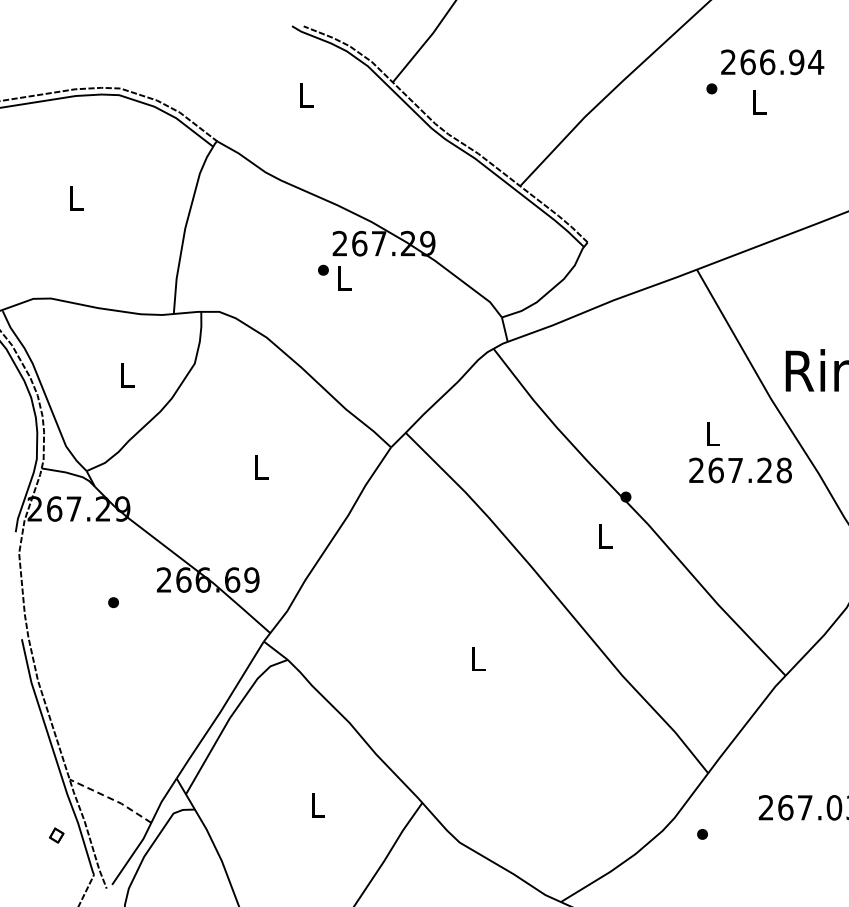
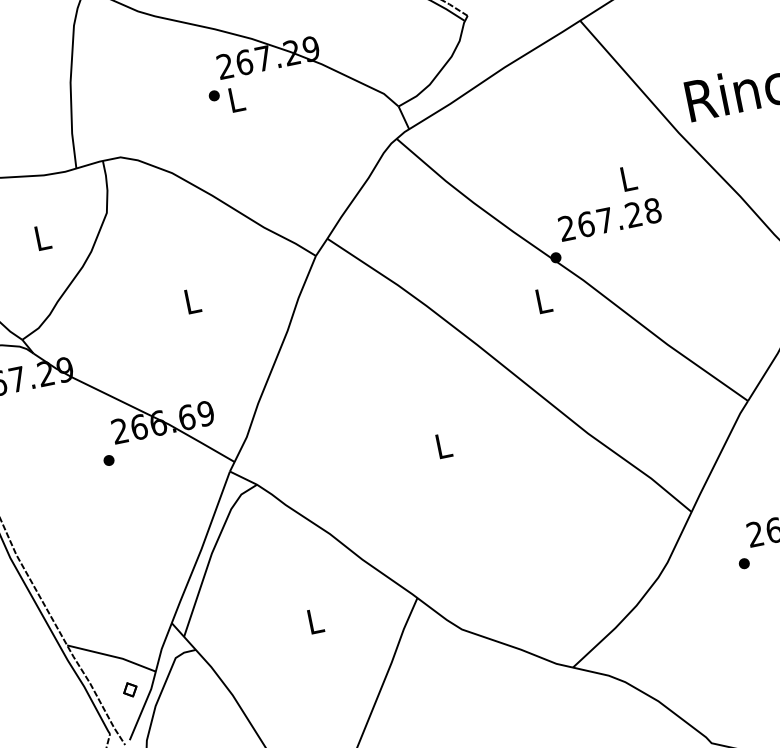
text: (740, 470) -> (609, 219), moved
part: (113, 602) -> (108, 460), moved
line: (111, 799) -> (112, 656), dashed -> solid
part: (702, 834) -> (744, 563), moved
part: (56, 835) -> (130, 689), moved

